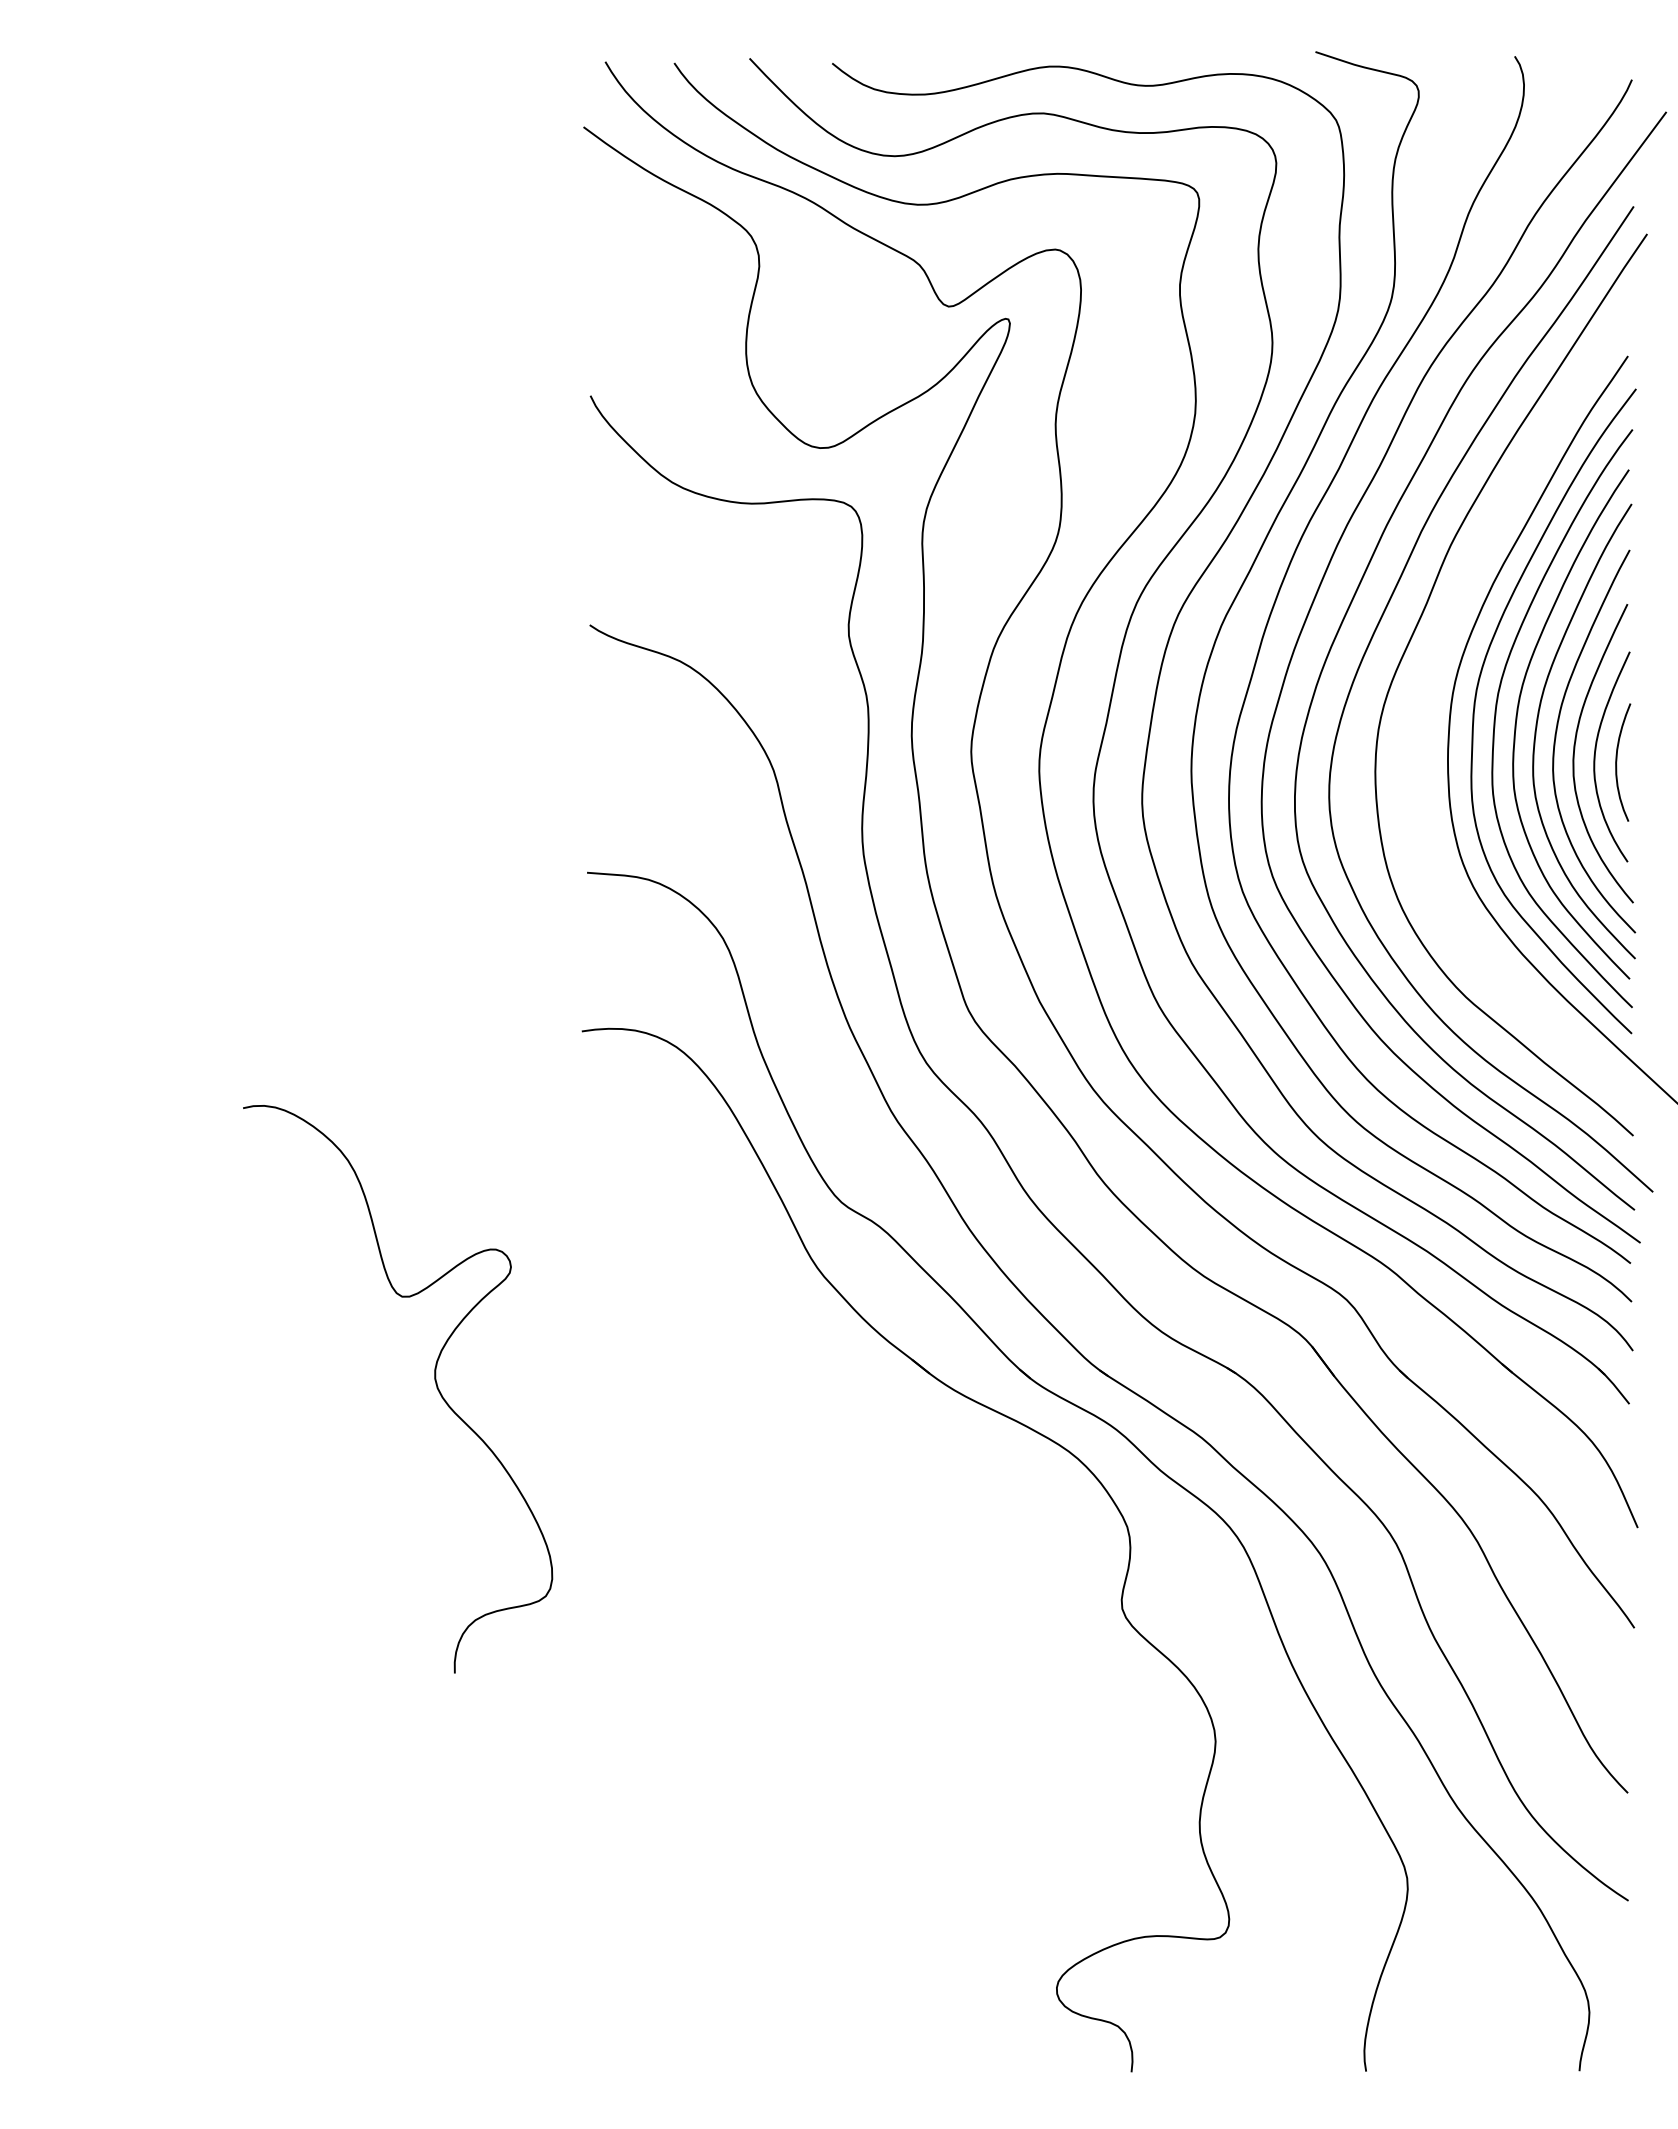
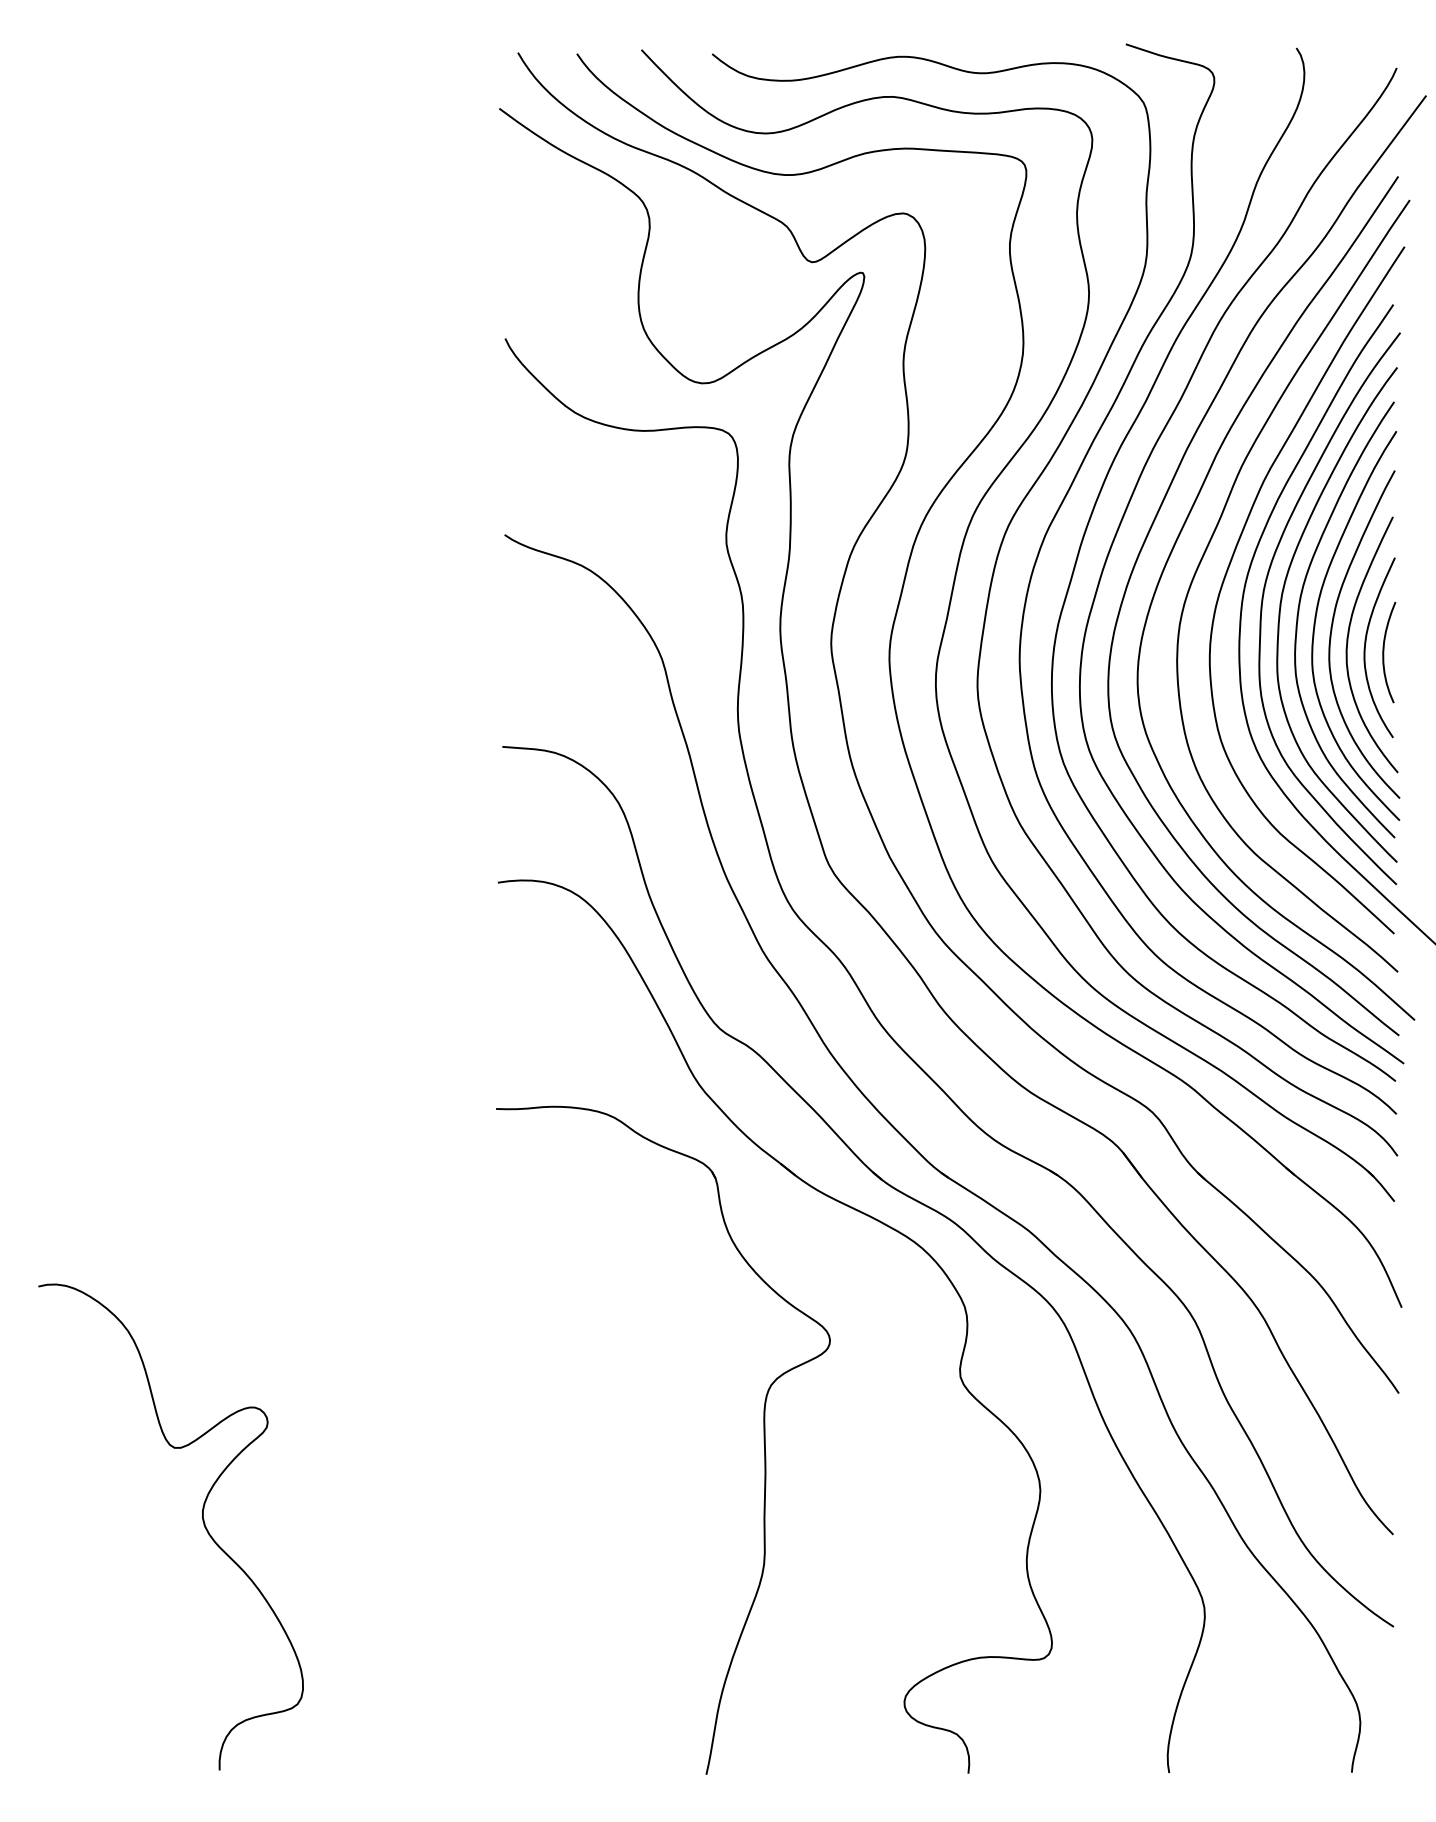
curve: (1438, 658) -> (1231, 563), added
curve: (434, 1380) -> (202, 1519), moved
part: (892, 1682) -> (763, 1440), added

